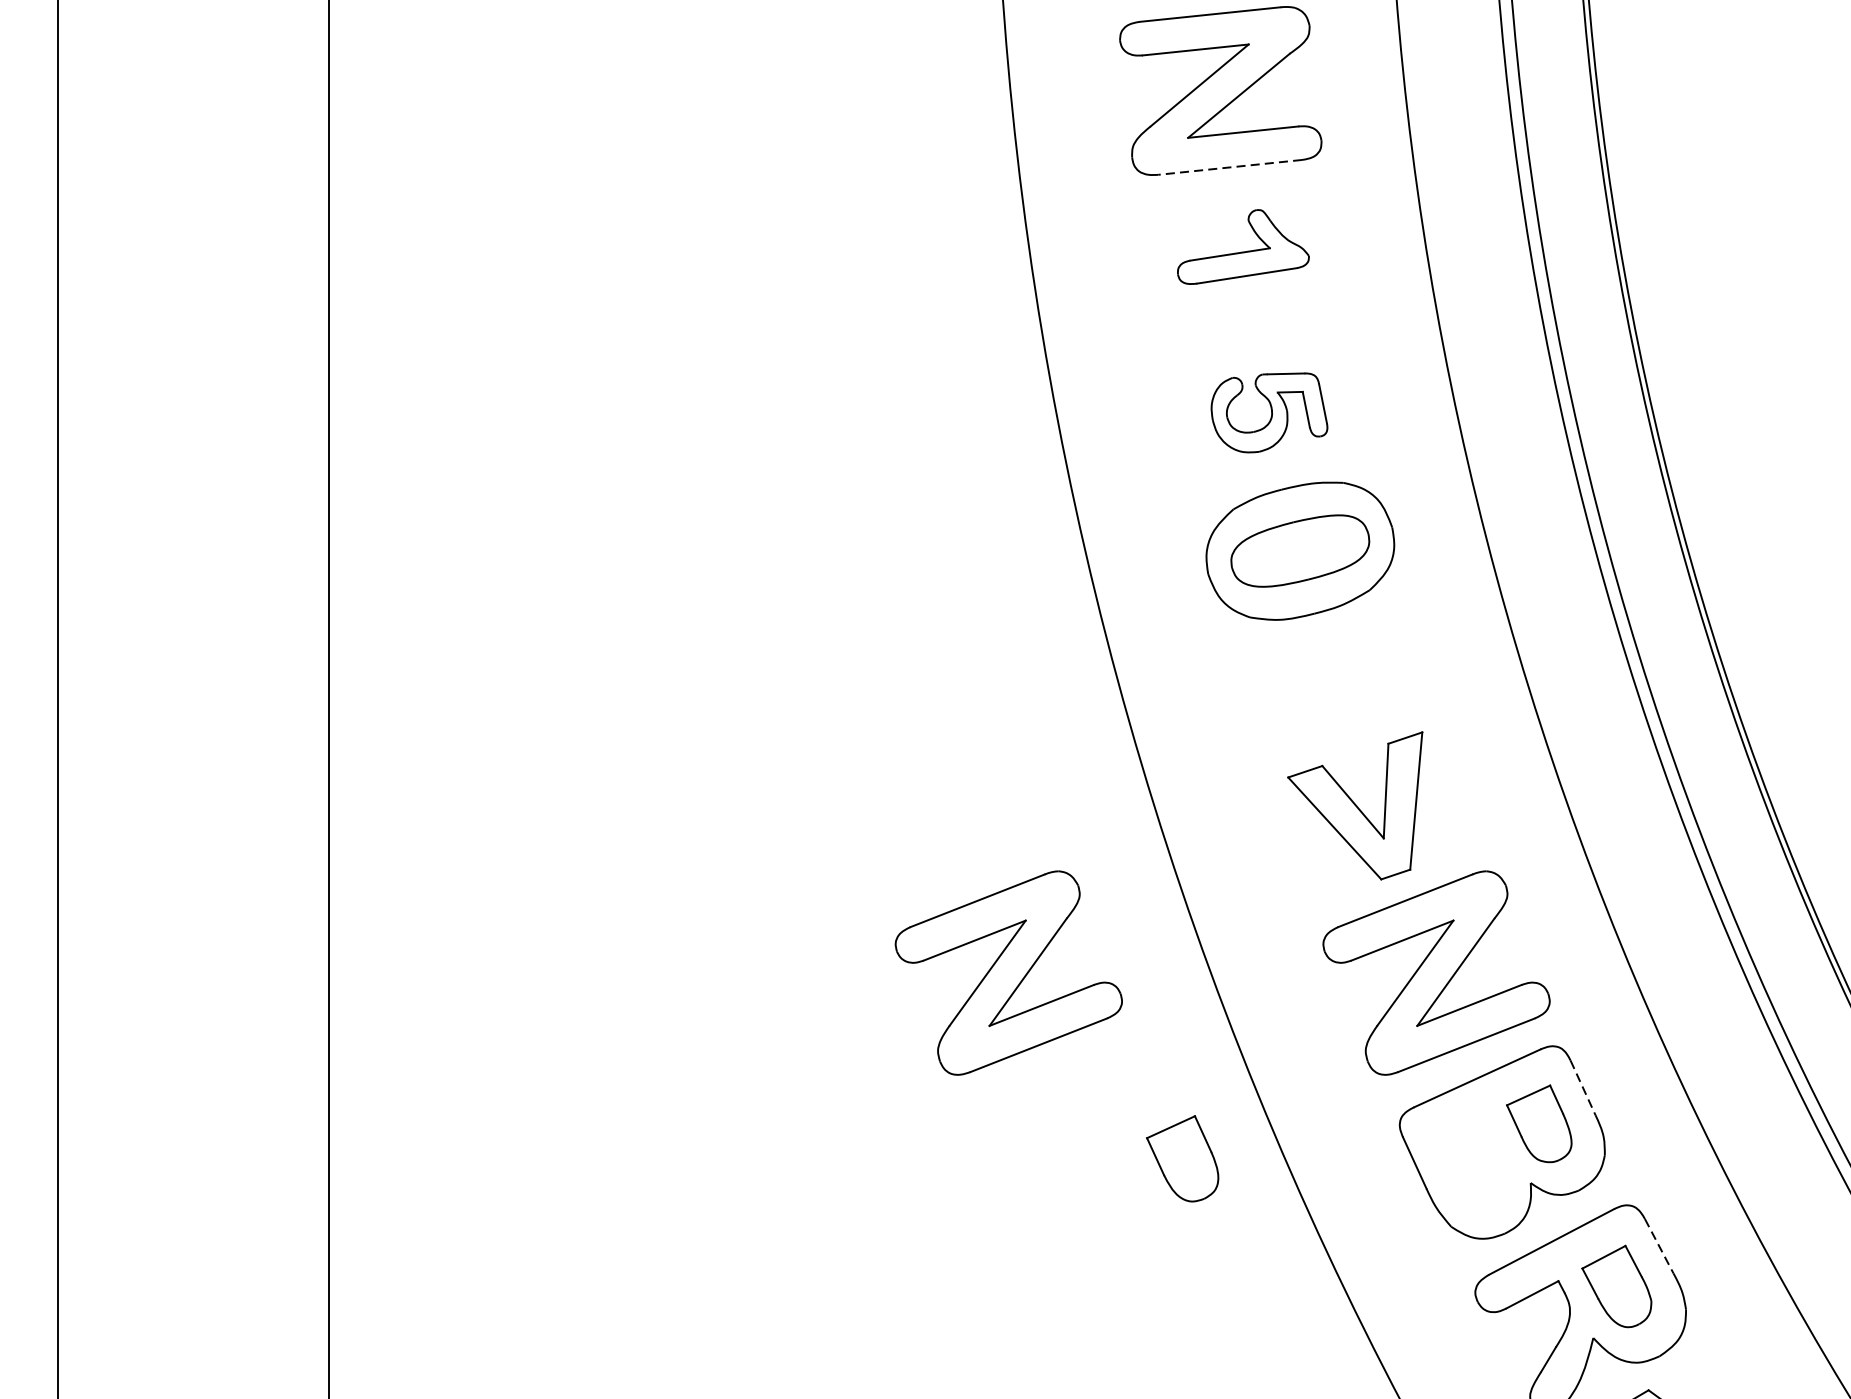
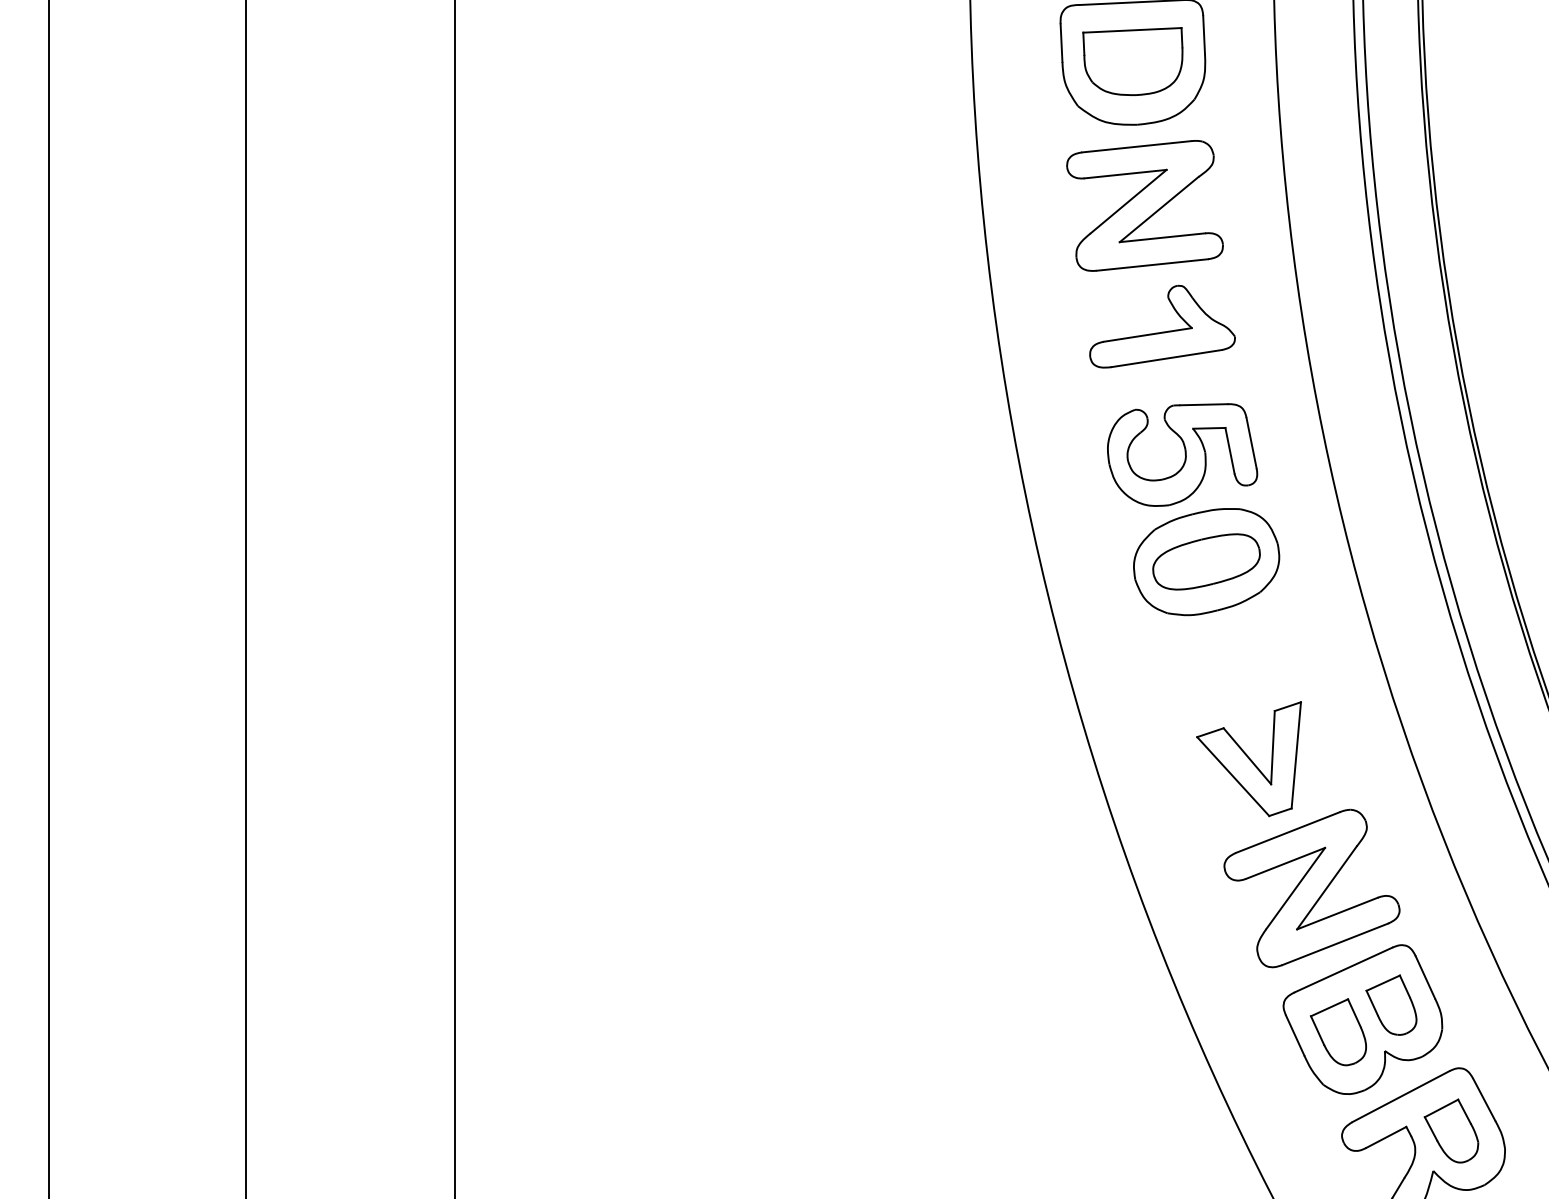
line: (1230, 168) -> (1152, 265), dashed -> solid
part: (1243, 246) -> (1162, 326), size x1.43
part: (1269, 412) -> (1182, 454), size x1.67
part: (1008, 973) -> (980, 888), removed
line: (1583, 1088) -> (1425, 977), dashed -> solid
part: (1181, 1159) -> (1337, 1032), moved
line: (1659, 1245) -> (1484, 1099), dashed -> solid

